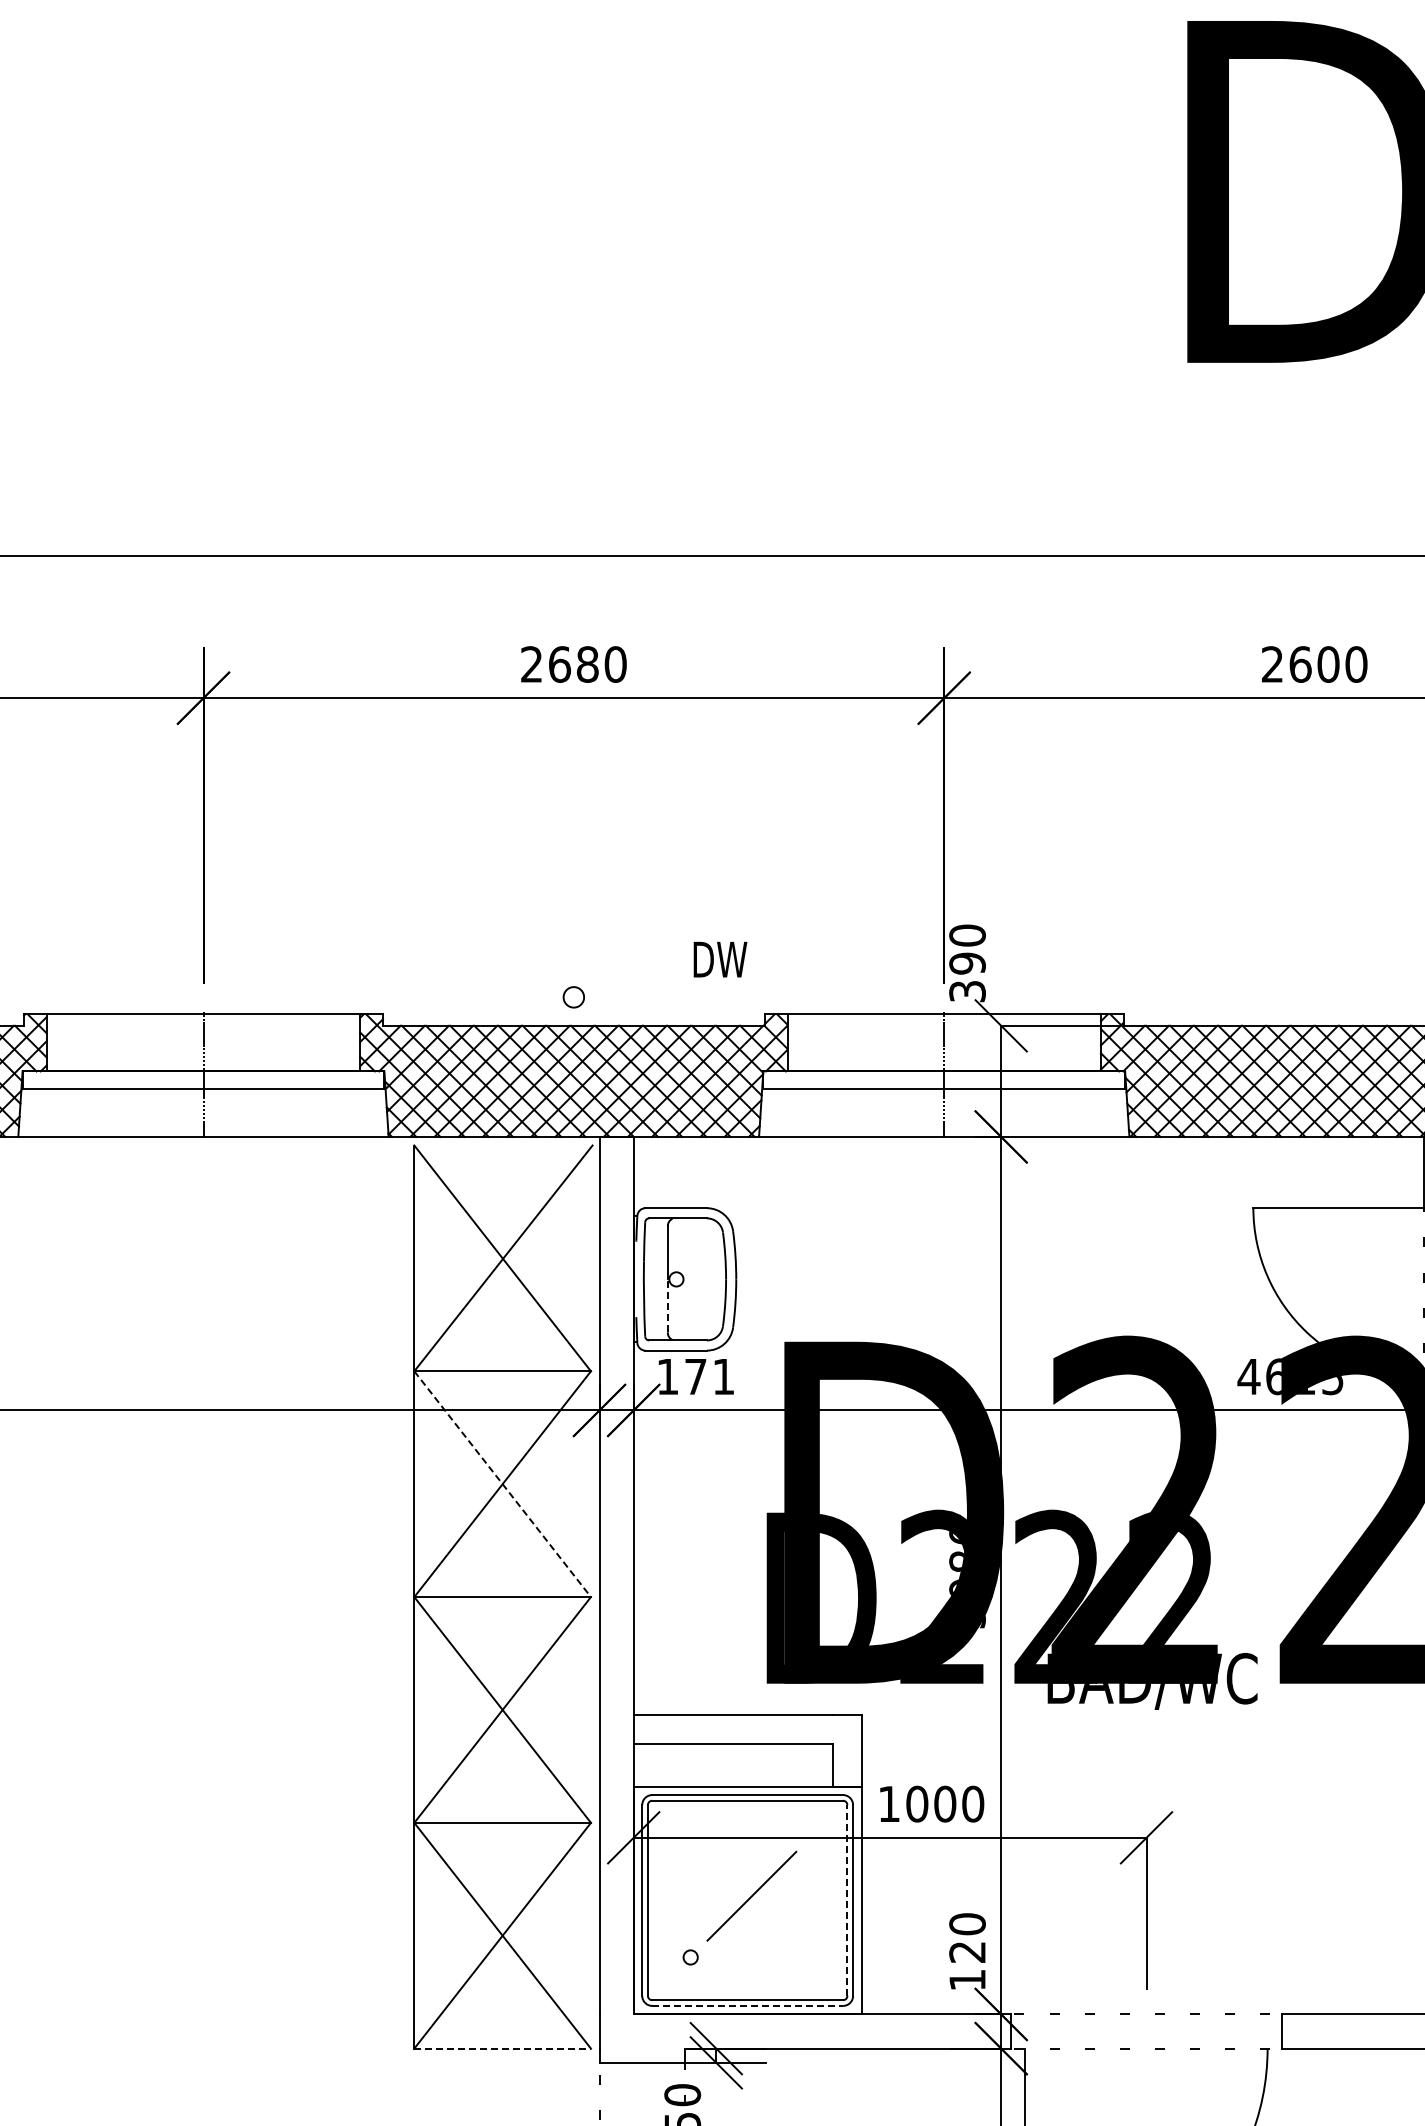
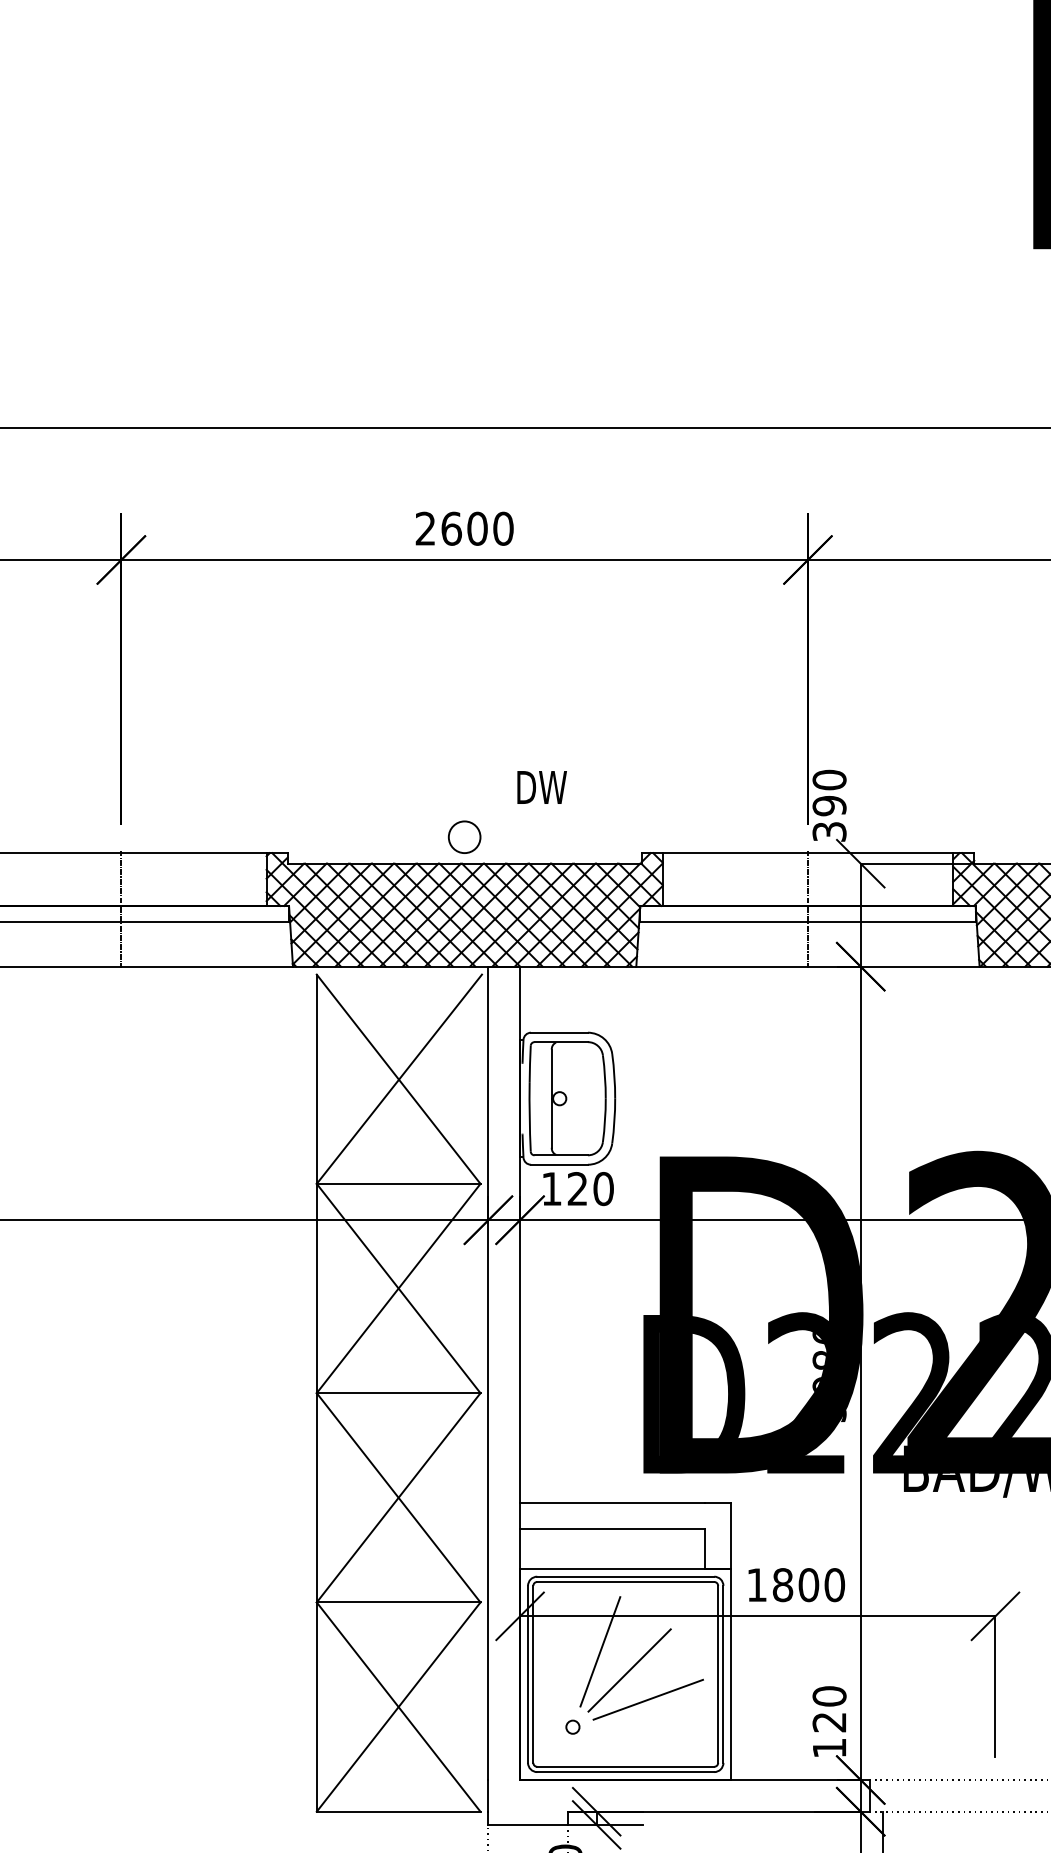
text: (587, 664) -> (477, 528), 2680 -> 2600
text: (720, 959) -> (542, 787), moved
circle: (573, 997) -> (464, 837), size x1.67
line: (667, 1305) -> (551, 1122), dashed -> solid
text: (709, 1376) -> (590, 1188), 171 -> 120
line: (502, 1484) -> (398, 1288), dashed -> solid
text: (917, 1804) -> (783, 1585), 1000 -> 1800
line: (719, 1876) -> (599, 1652), added
line: (847, 1899) -> (718, 1673), dashed -> solid
line: (772, 1927) -> (648, 1699), added
line: (748, 2005) -> (626, 1771), dashed -> solid
line: (503, 2048) -> (399, 1811), dashed -> solid

